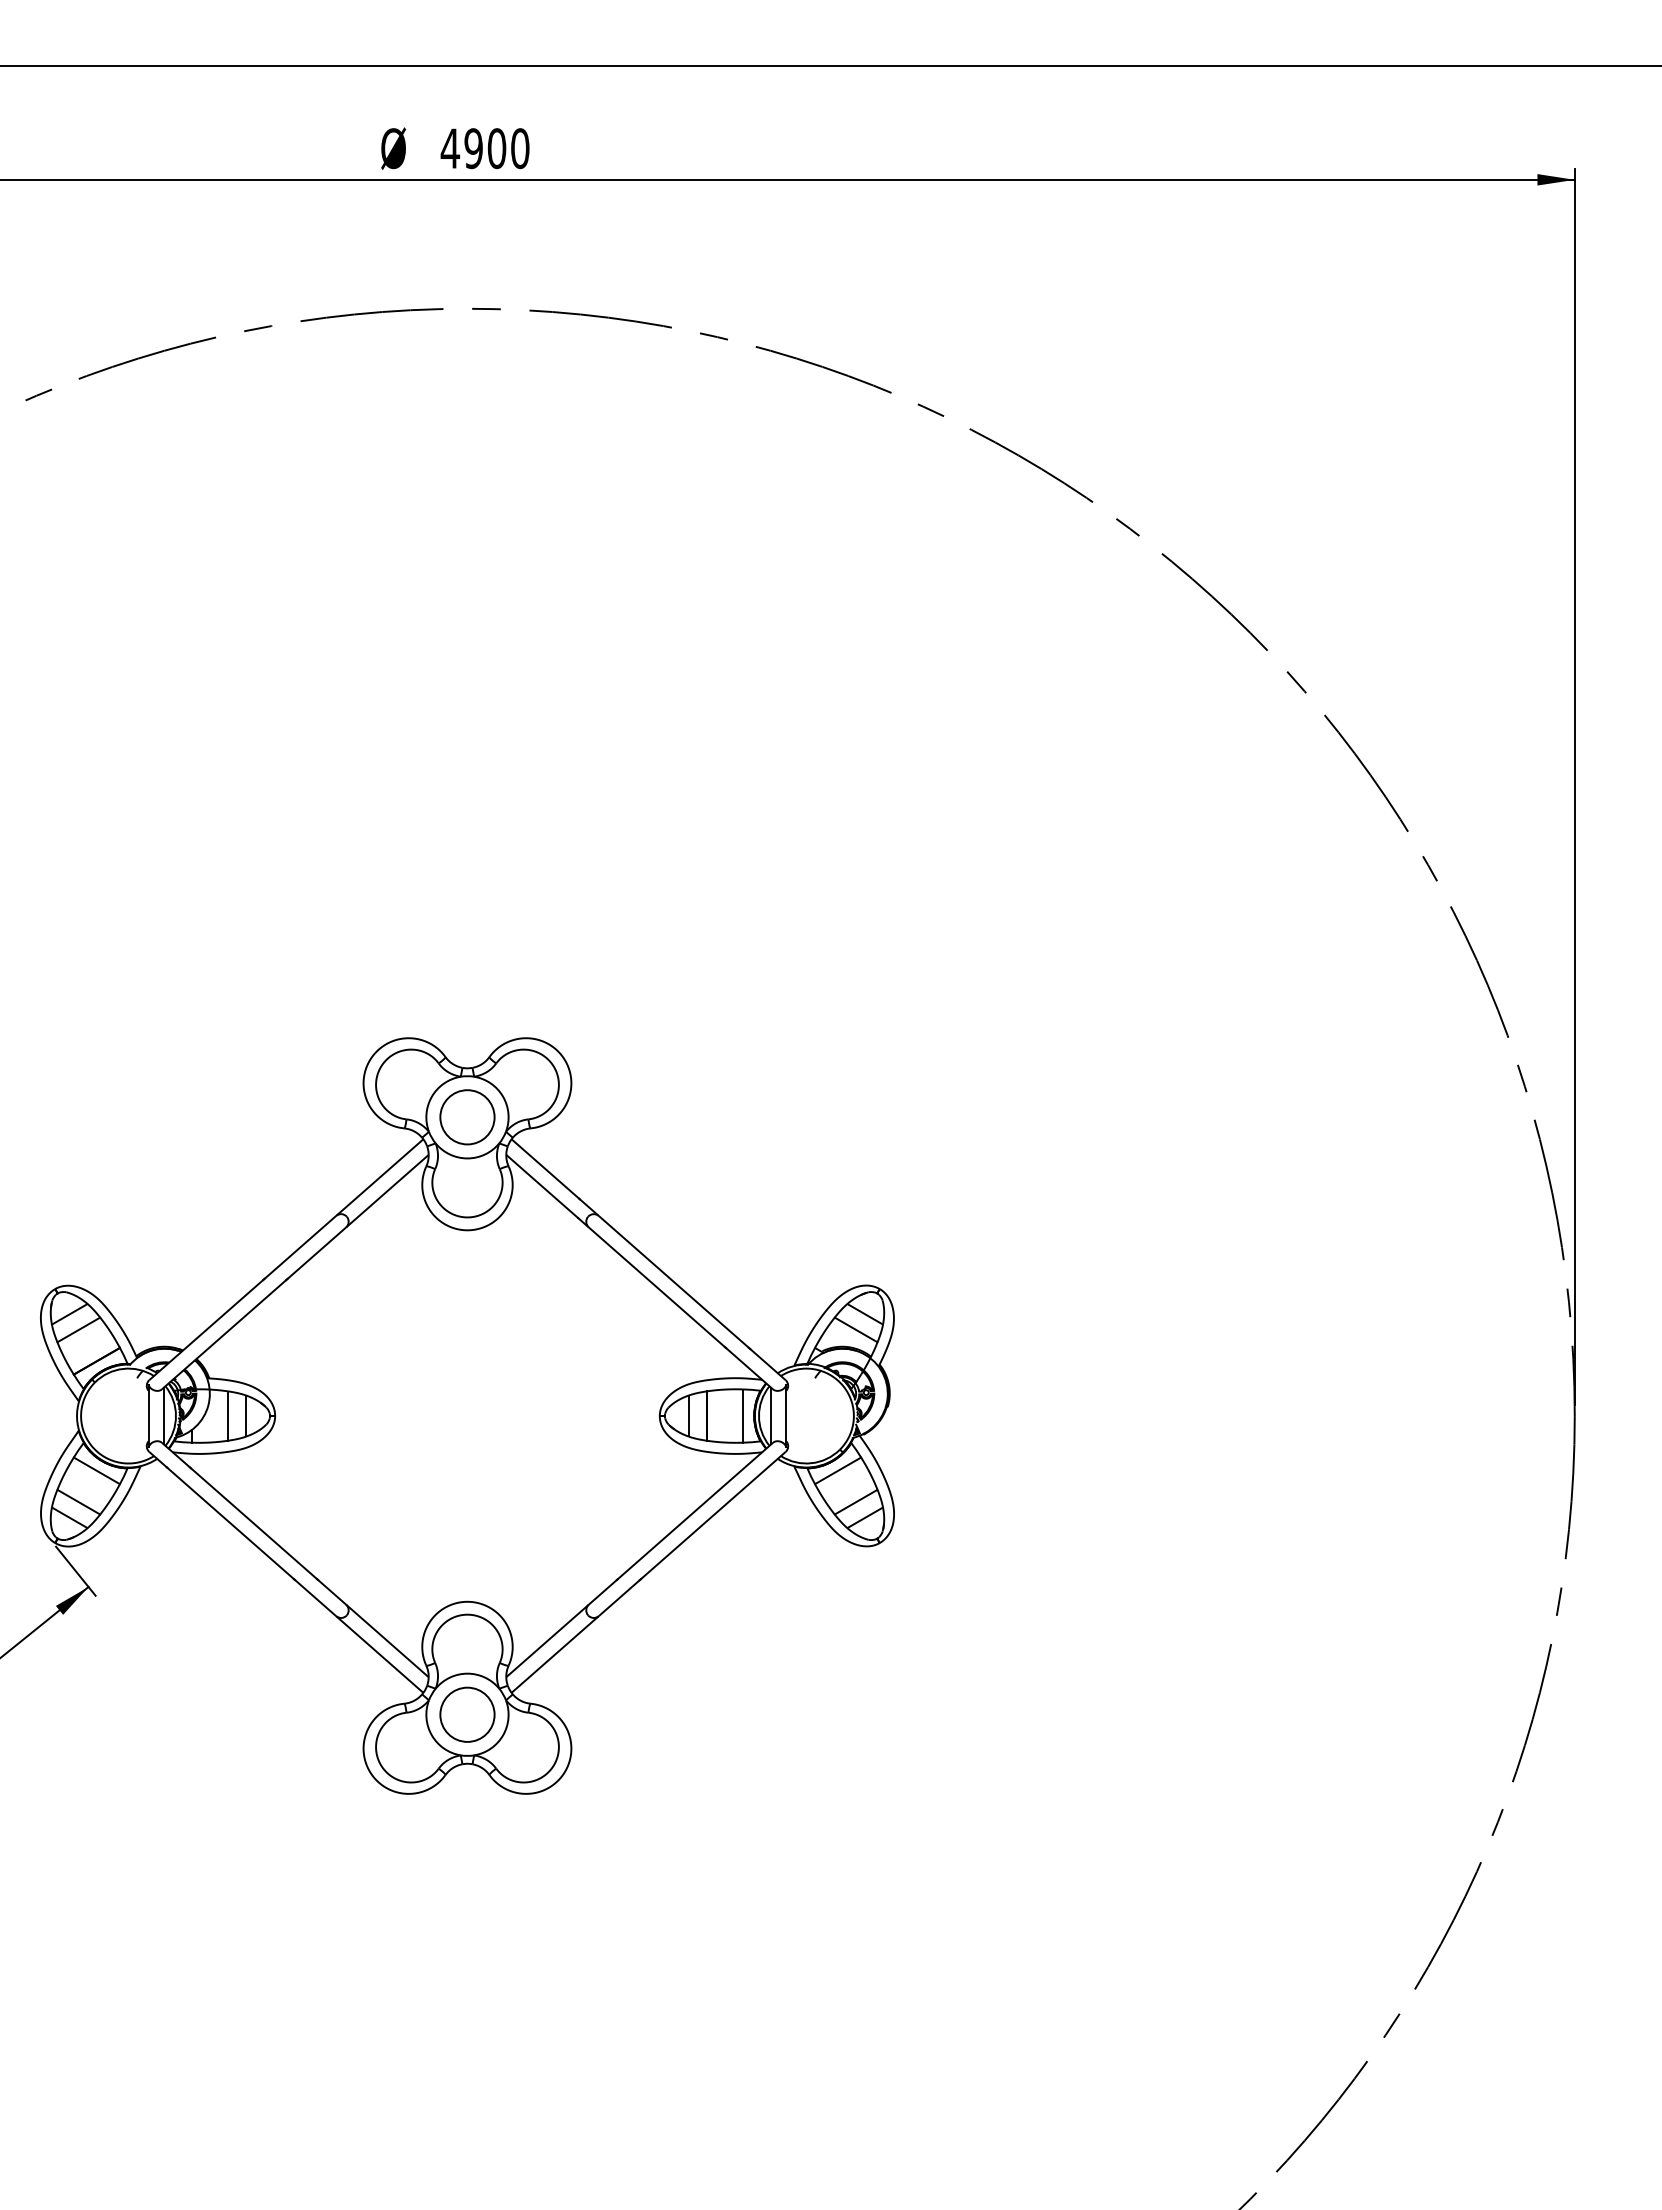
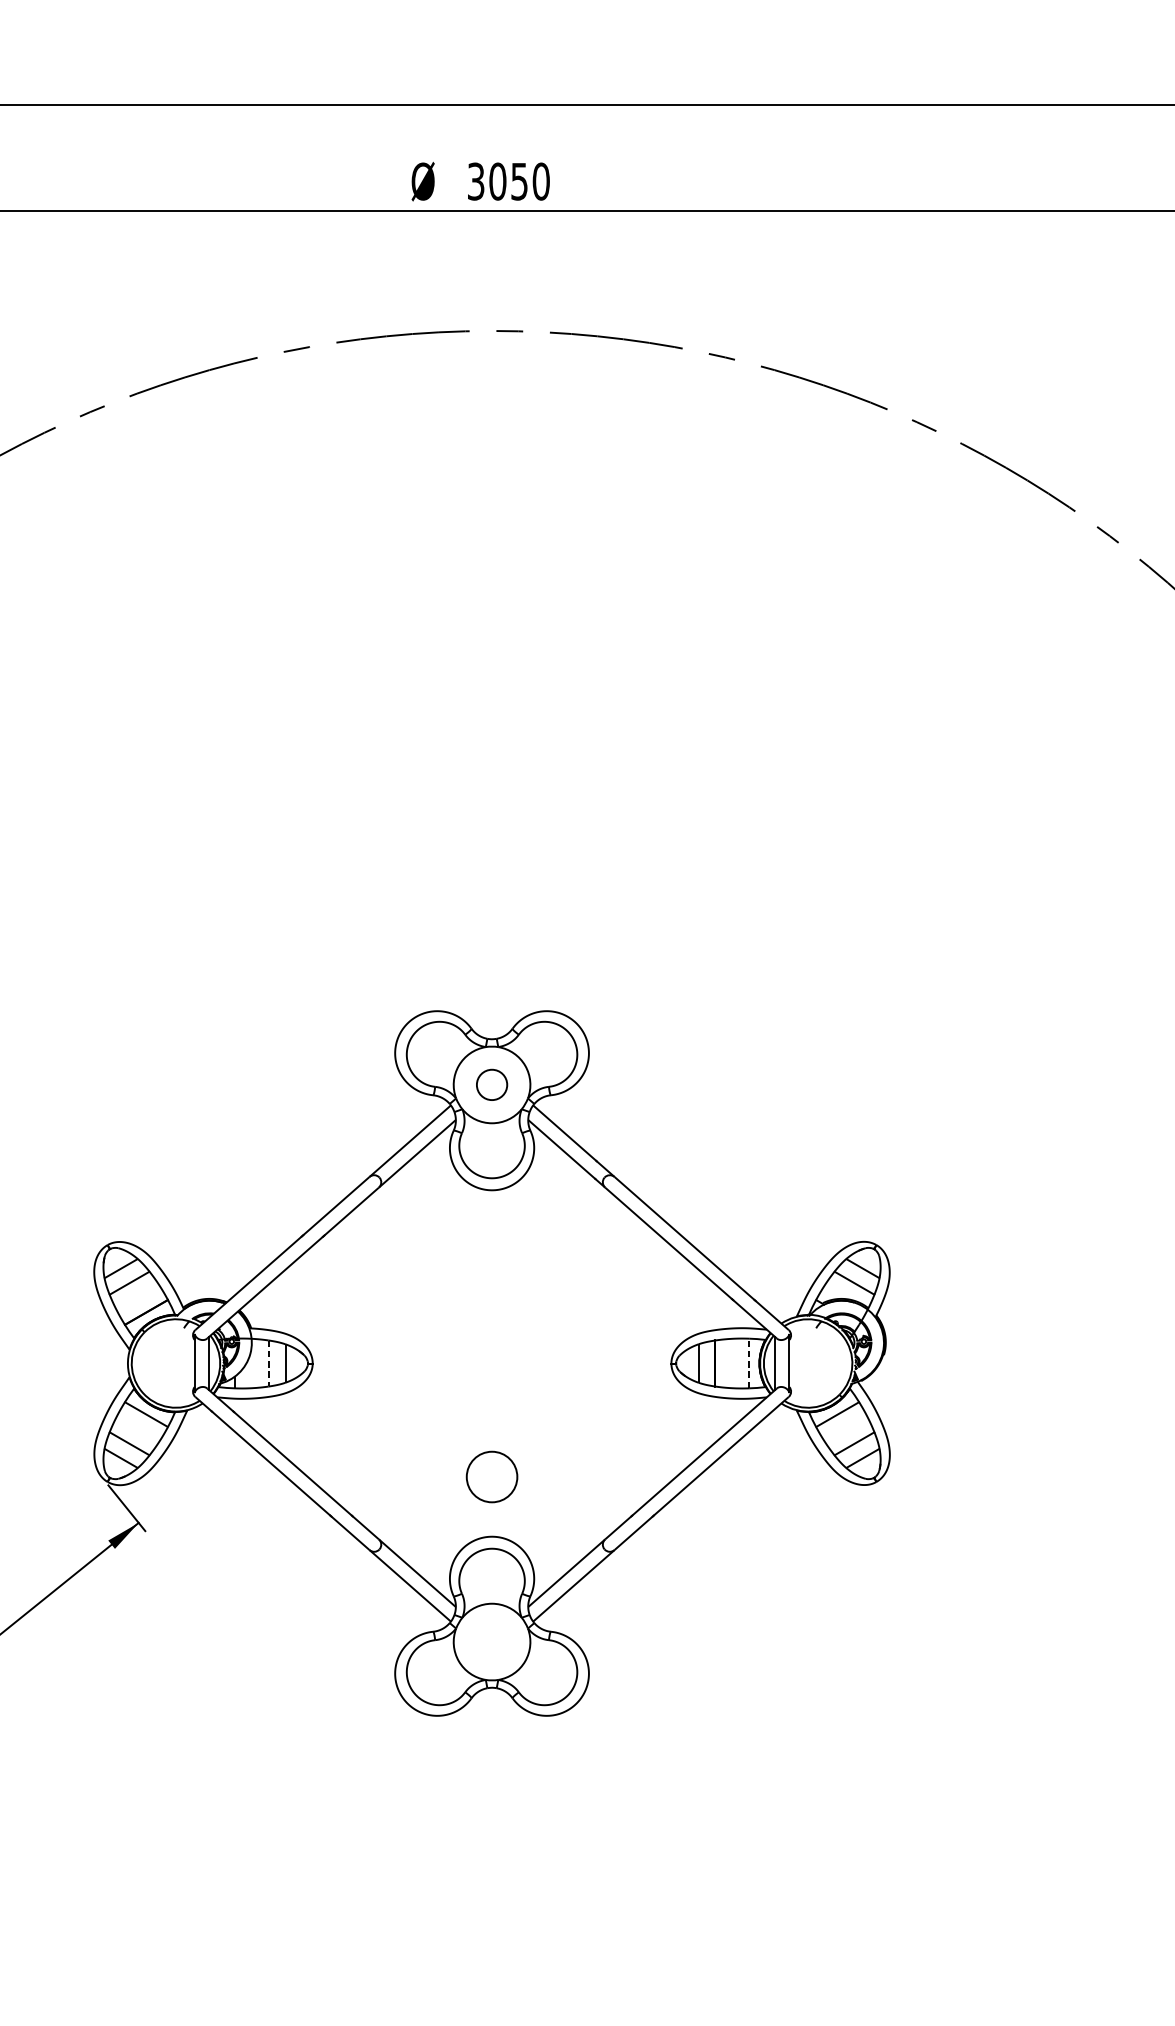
text: (473, 148) -> (497, 181), 4900 -> 3050
circle: (467, 1117) -> (492, 1085), size x0.6
line: (743, 1415) -> (749, 1362), solid -> dashed
line: (227, 1416) -> (268, 1363), solid -> dashed
circle: (467, 1714) -> (492, 1476), moved

